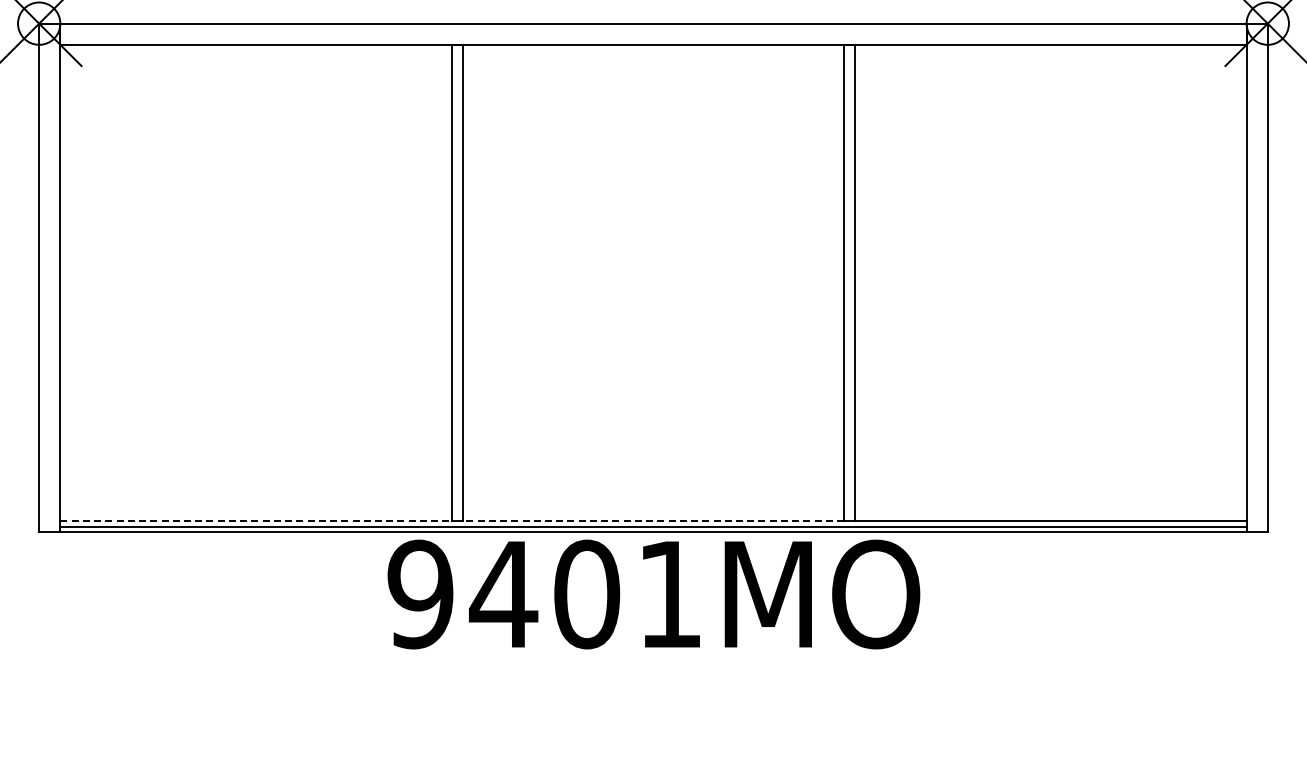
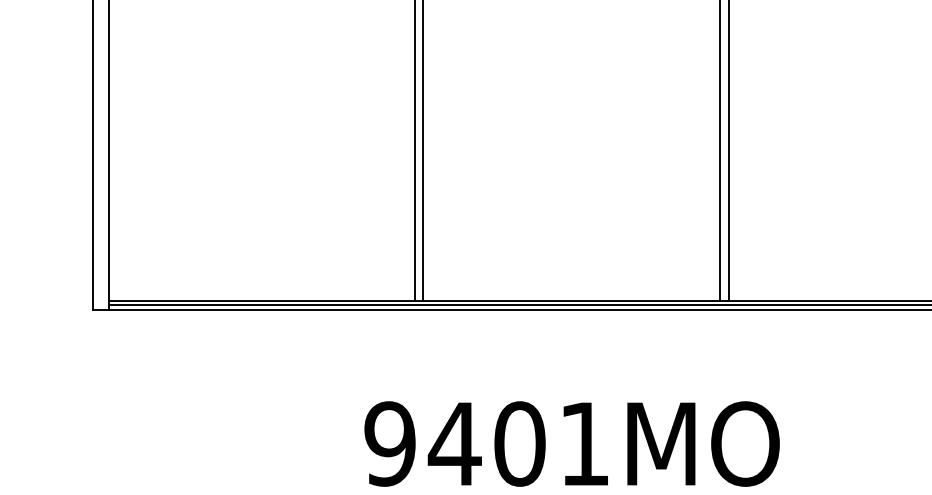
line: (256, 521) -> (262, 301), dashed -> solid
line: (653, 521) -> (571, 301), dashed -> solid
text: (653, 594) -> (571, 444), moved

